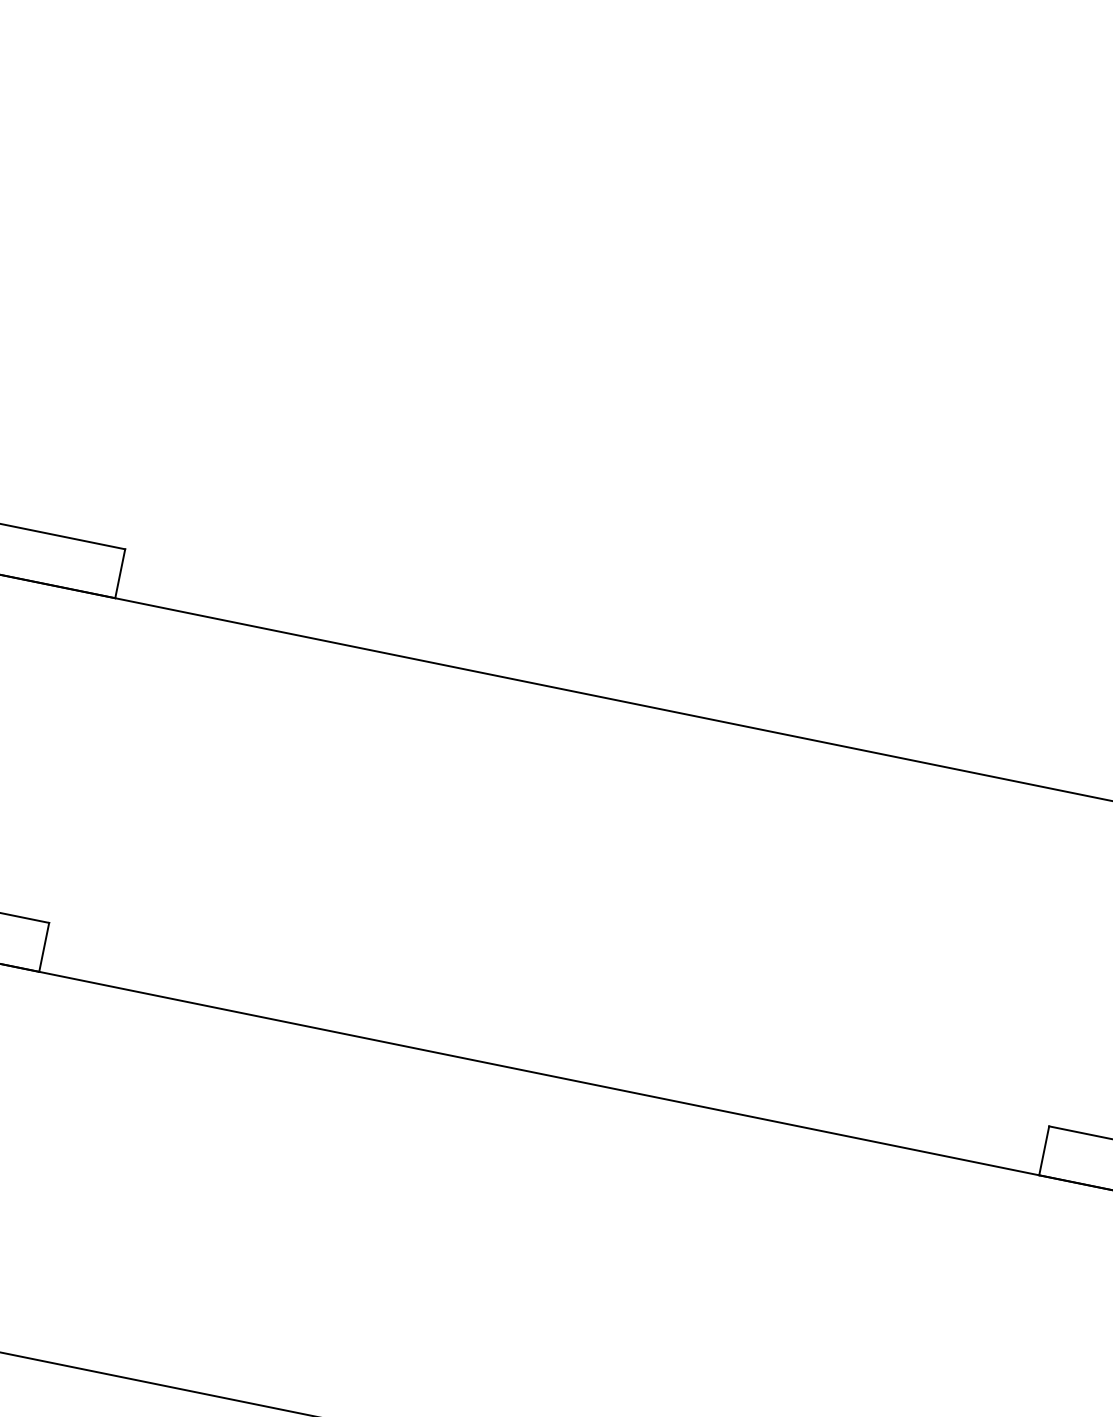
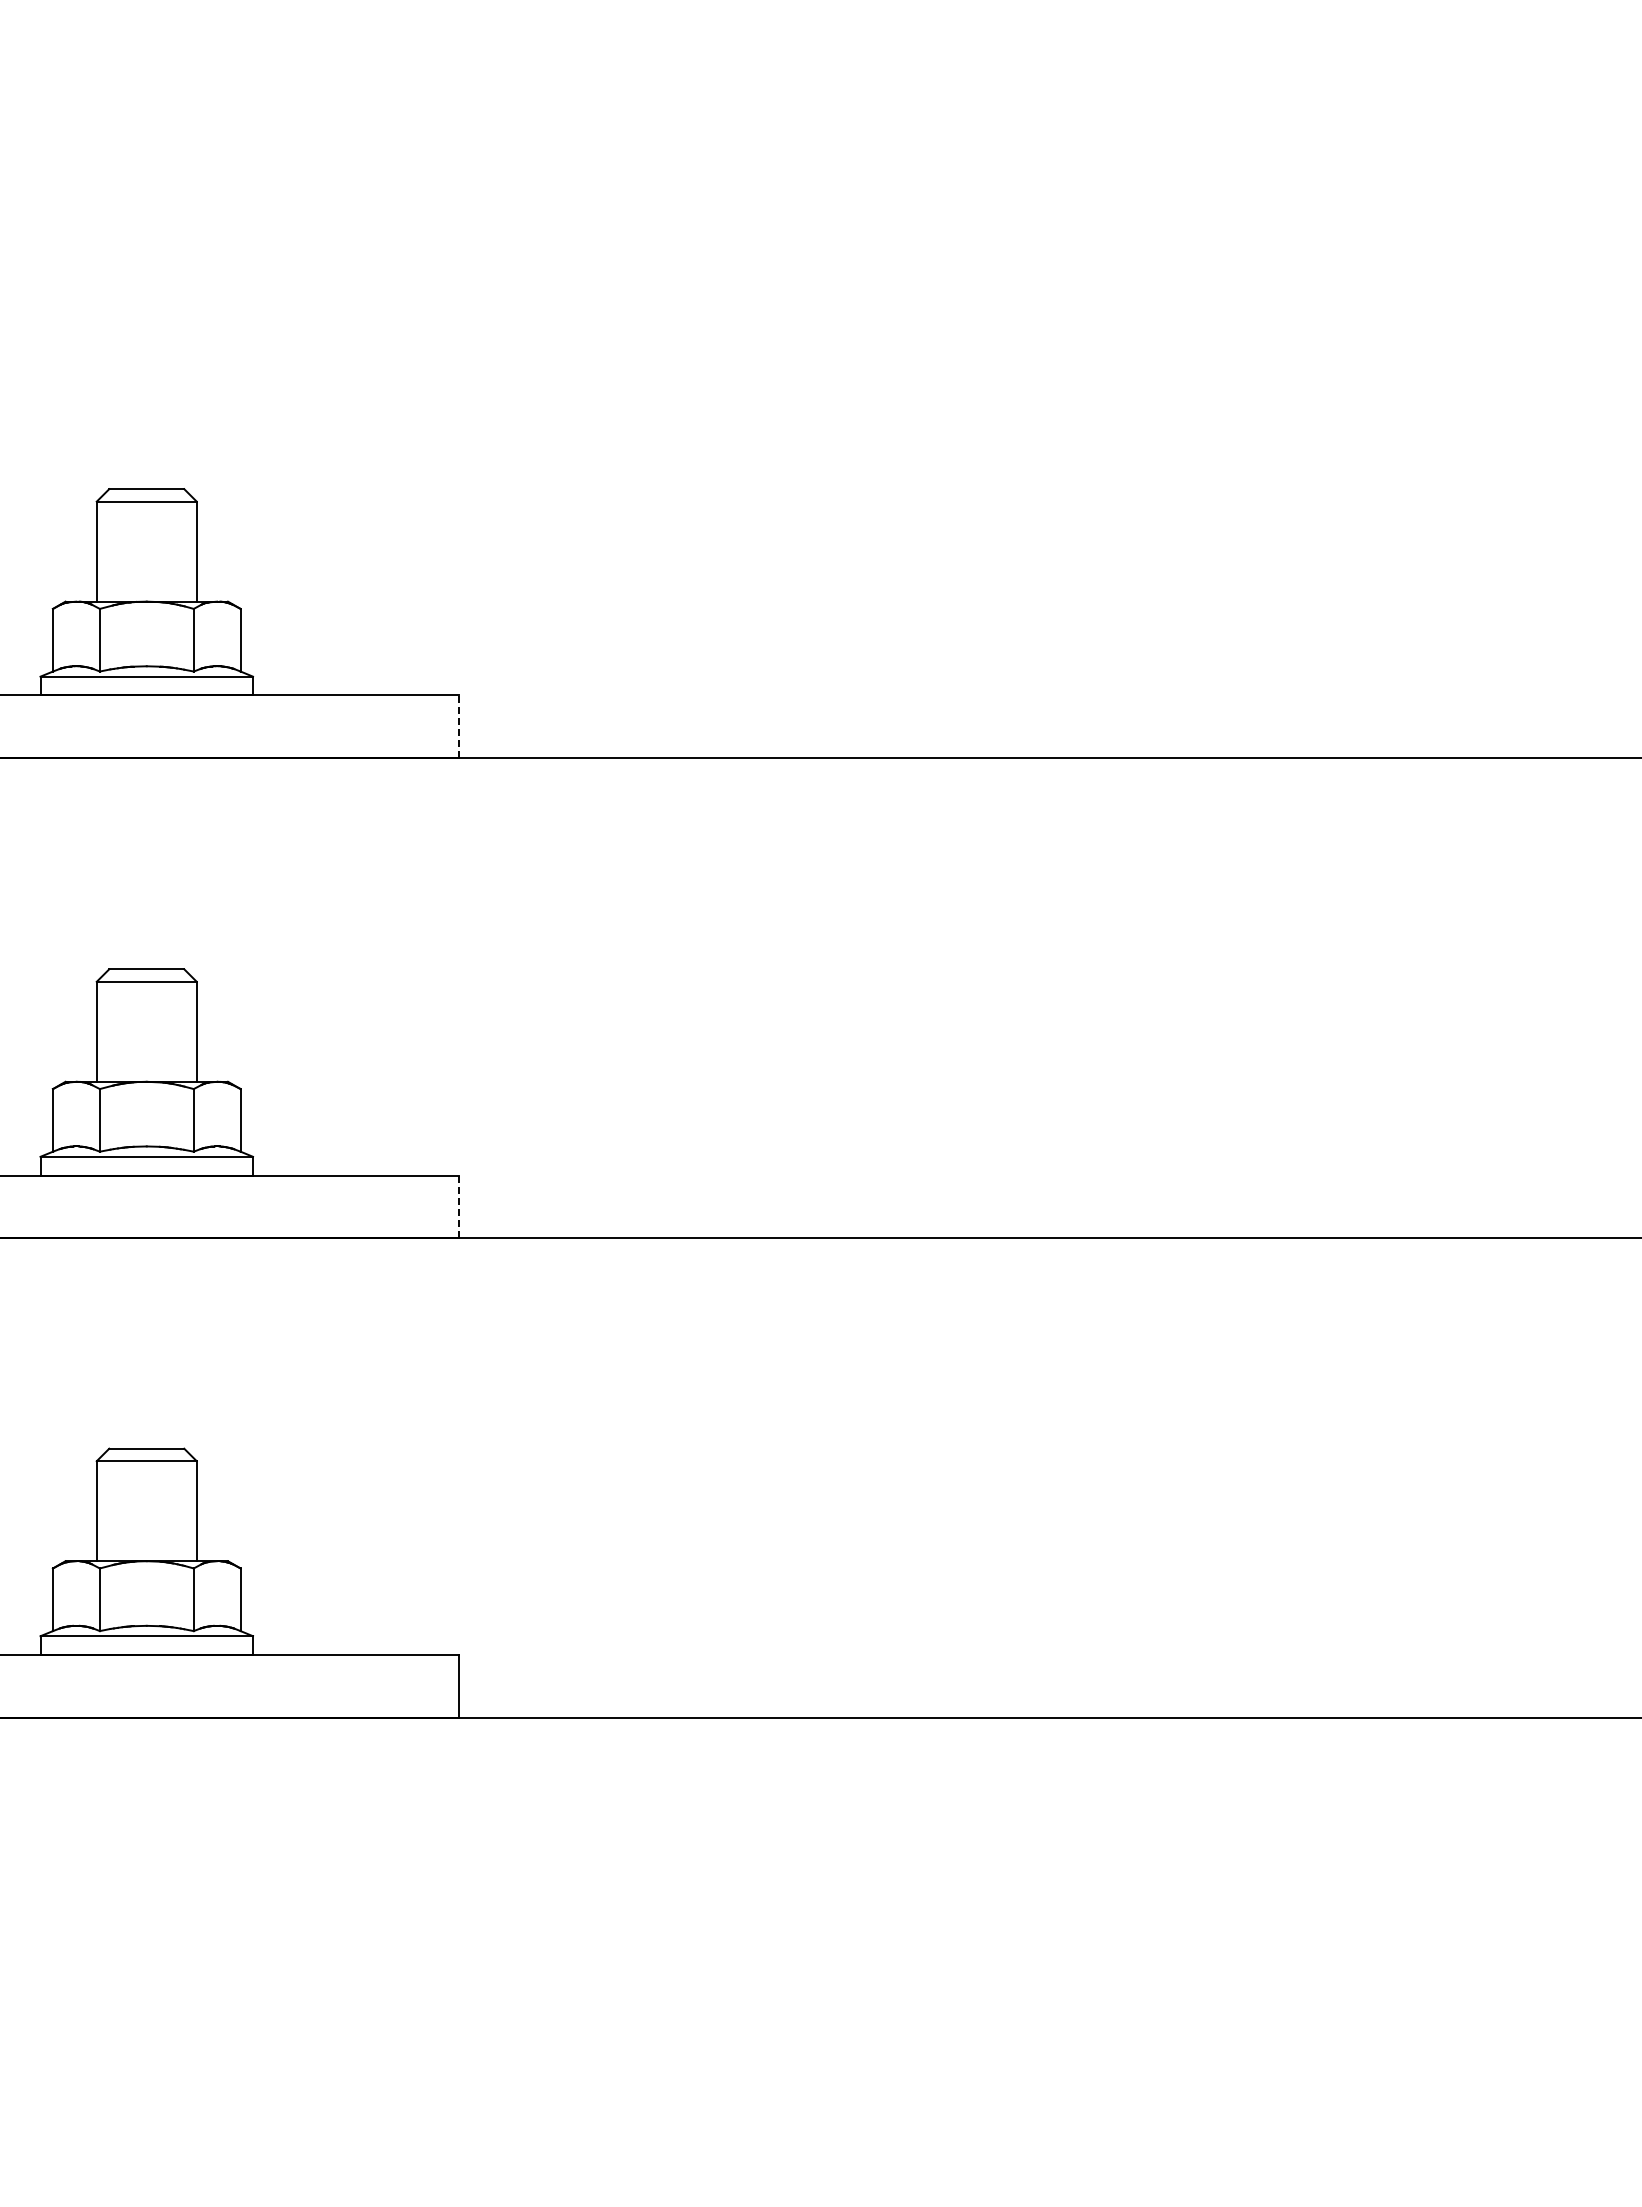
line: (120, 573) -> (459, 726), solid -> dashed
line: (44, 947) -> (459, 1206), solid -> dashed

